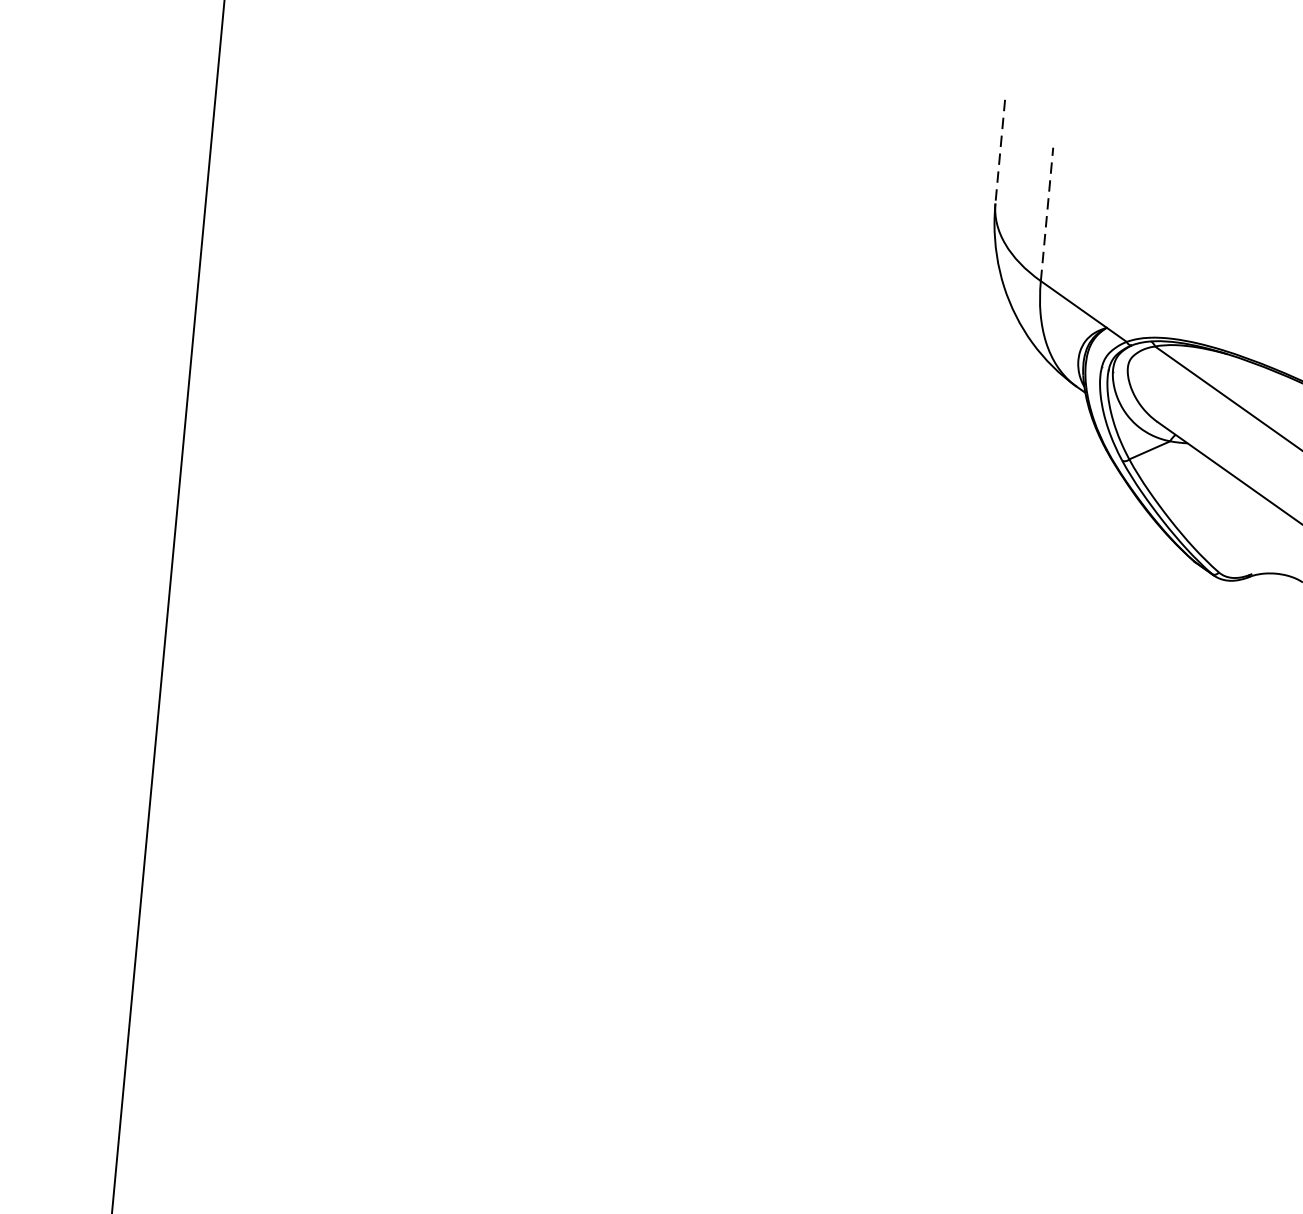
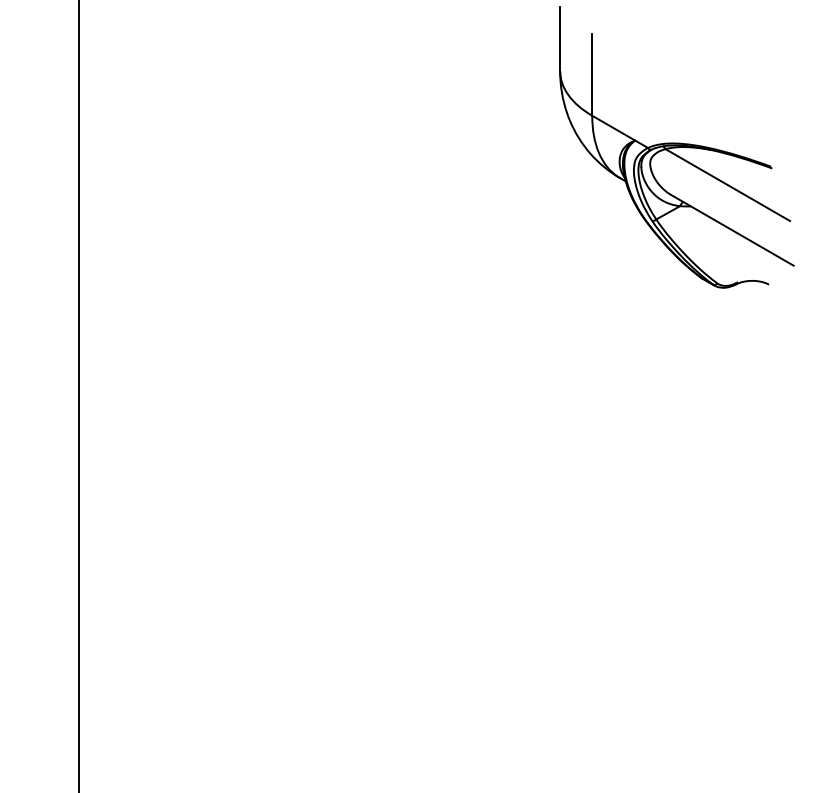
line: (1000, 152) -> (560, 39), dashed -> solid
line: (1047, 214) -> (592, 74), dashed -> solid

